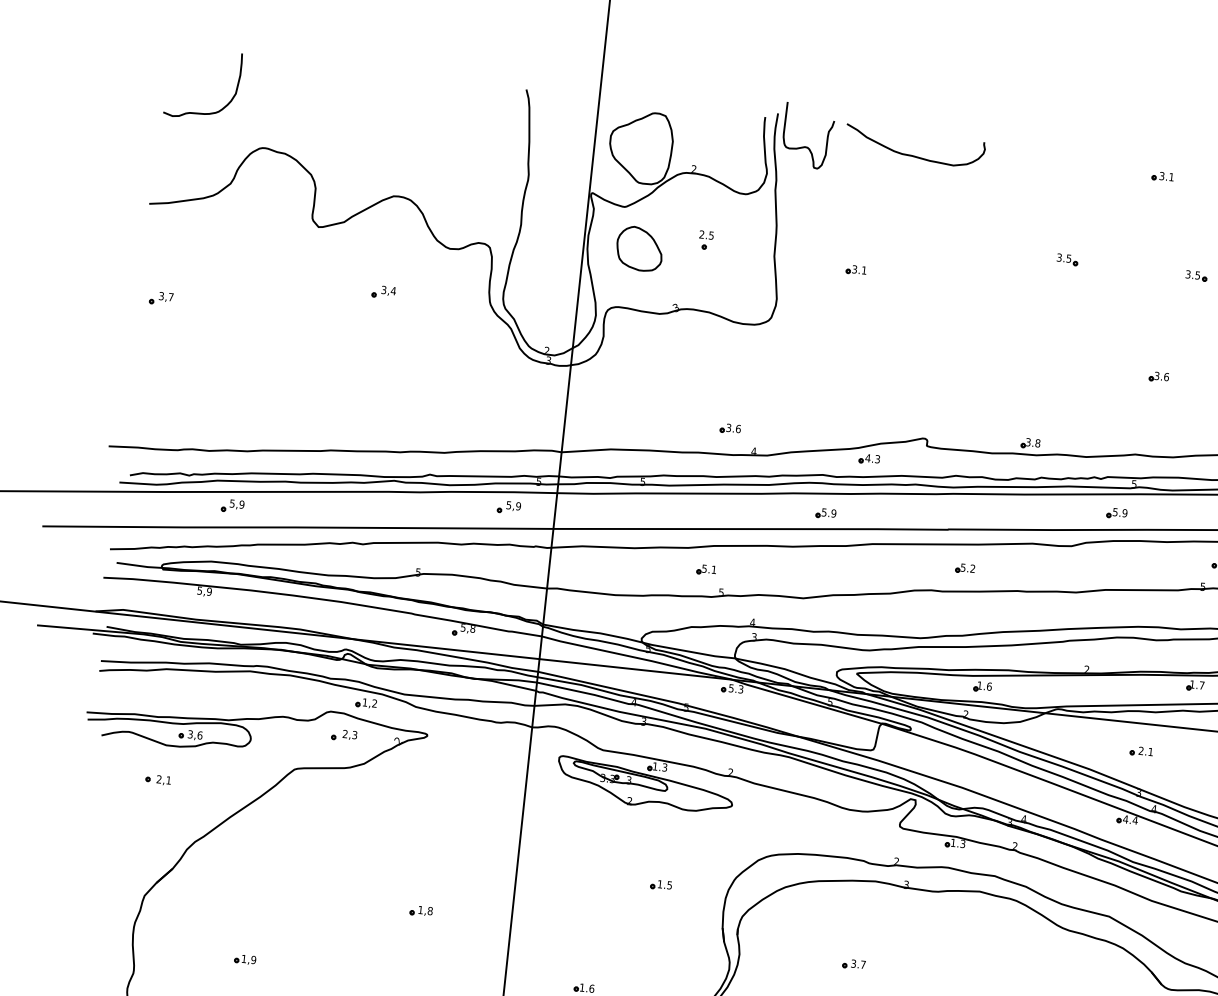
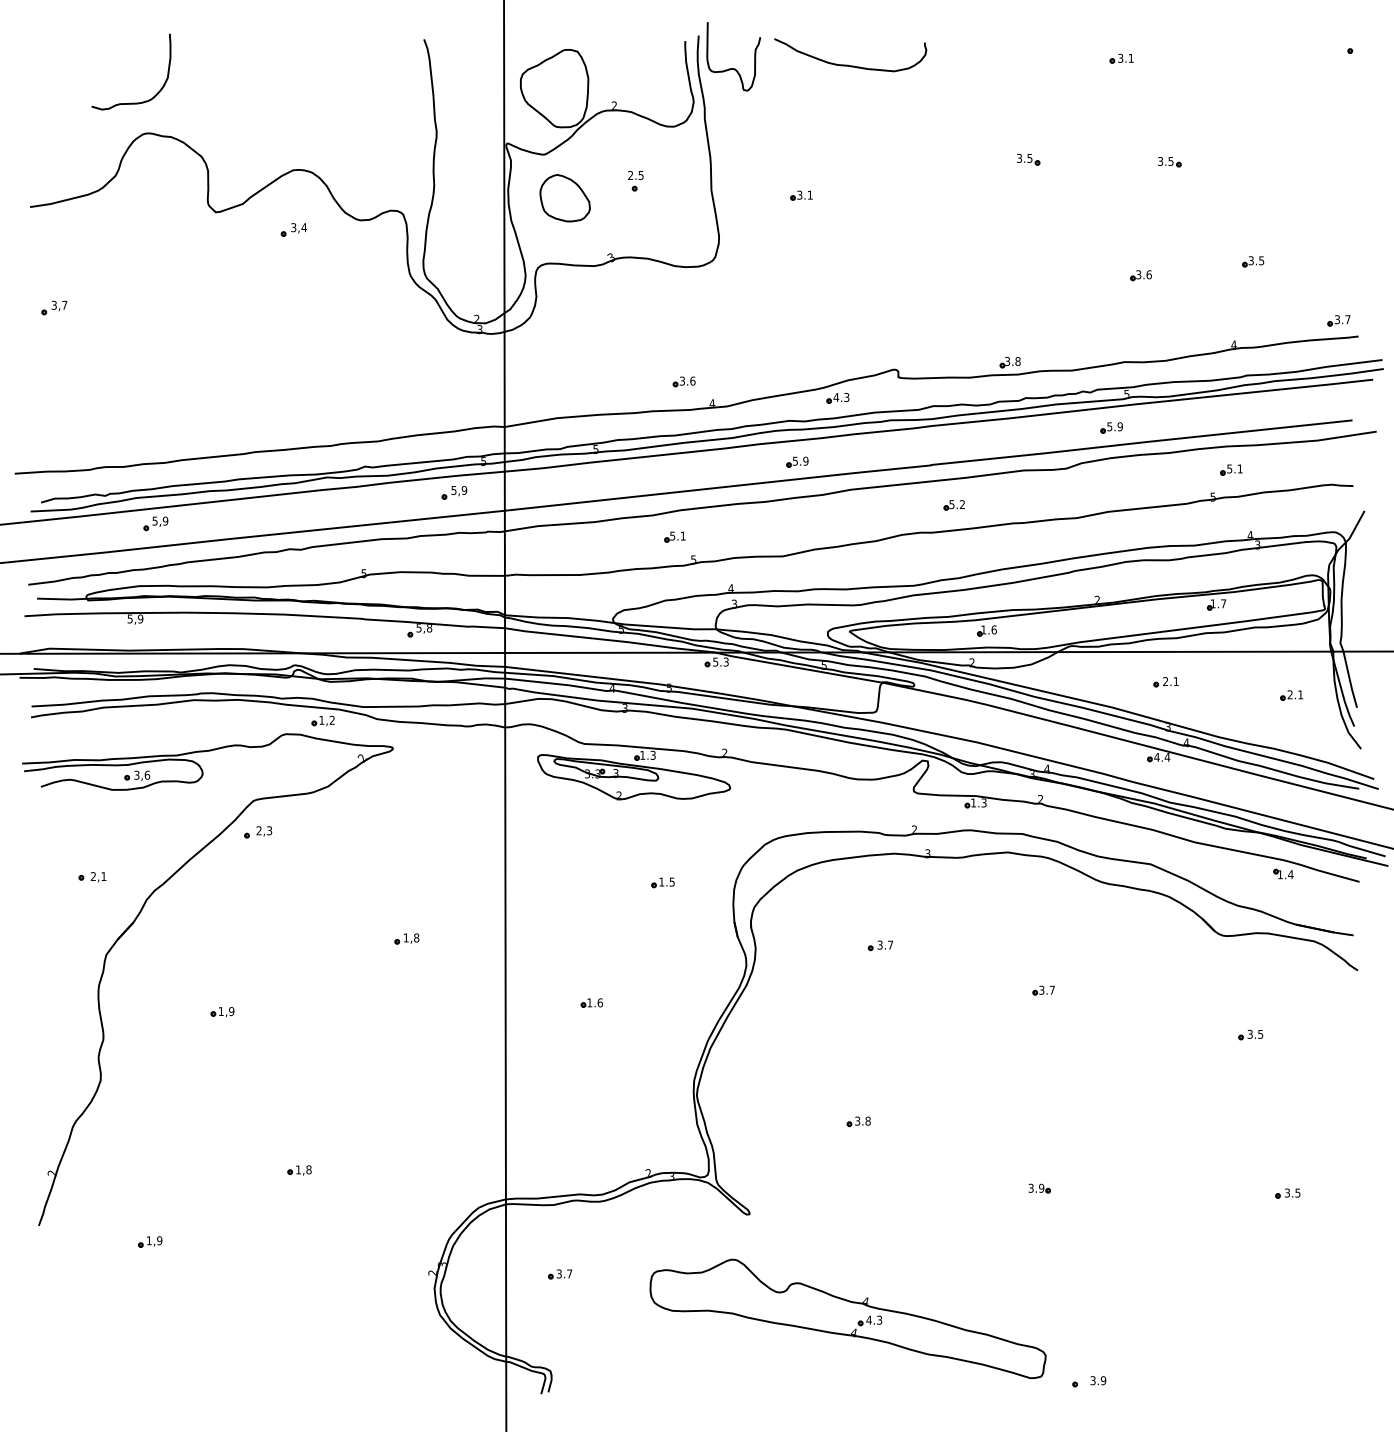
curve: (200, 112) -> (131, 102), moved
part: (383, 291) -> (293, 229), moved
part: (344, 735) -> (258, 832), moved
part: (158, 780) -> (92, 877), moved

